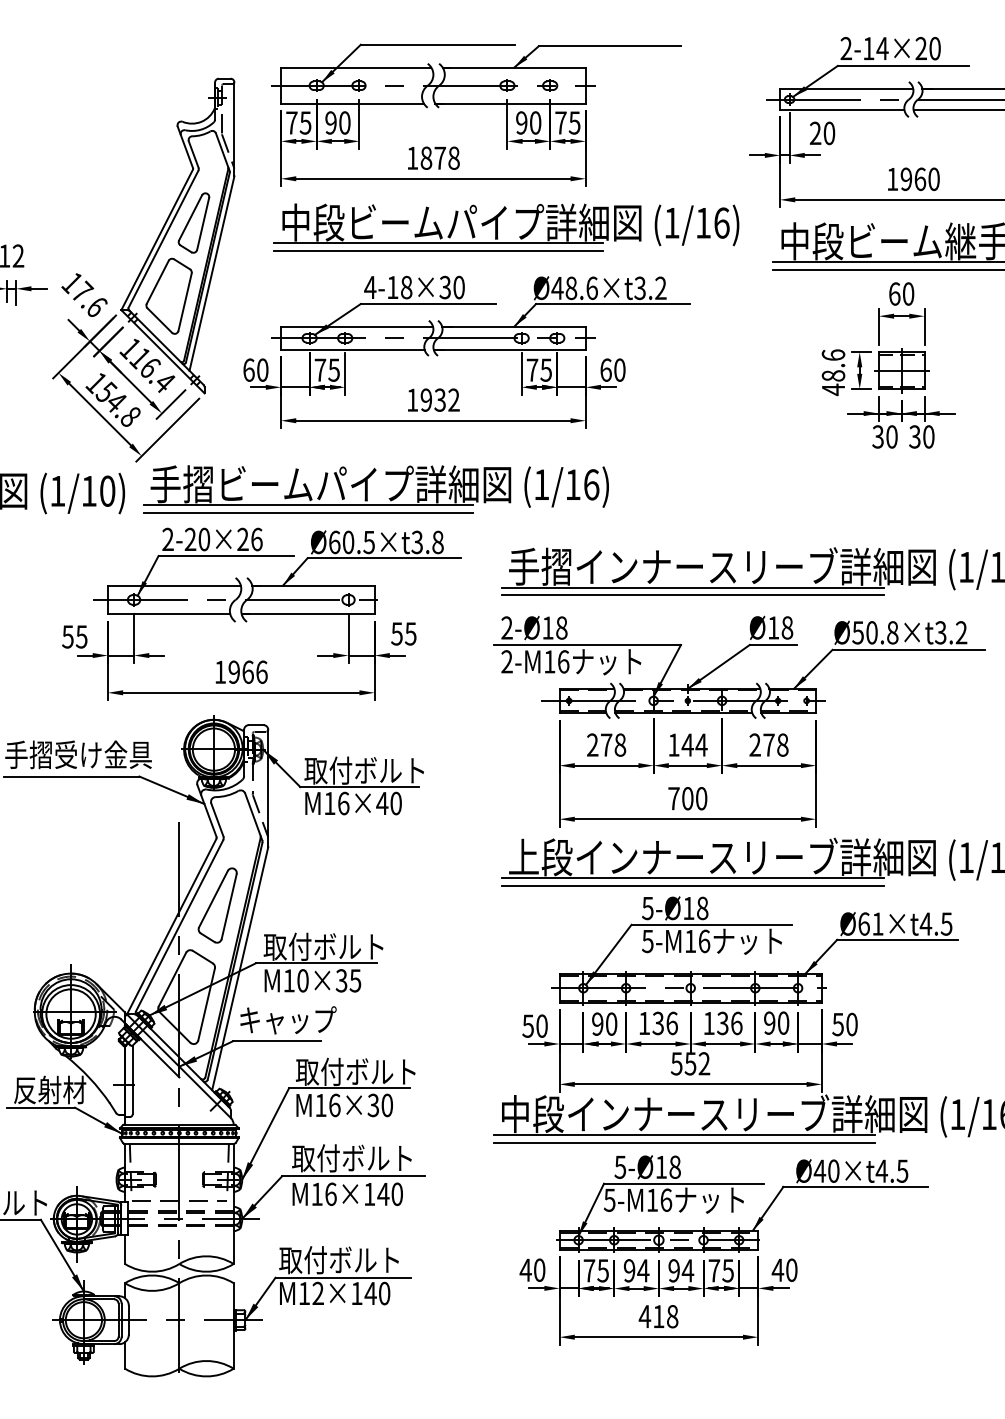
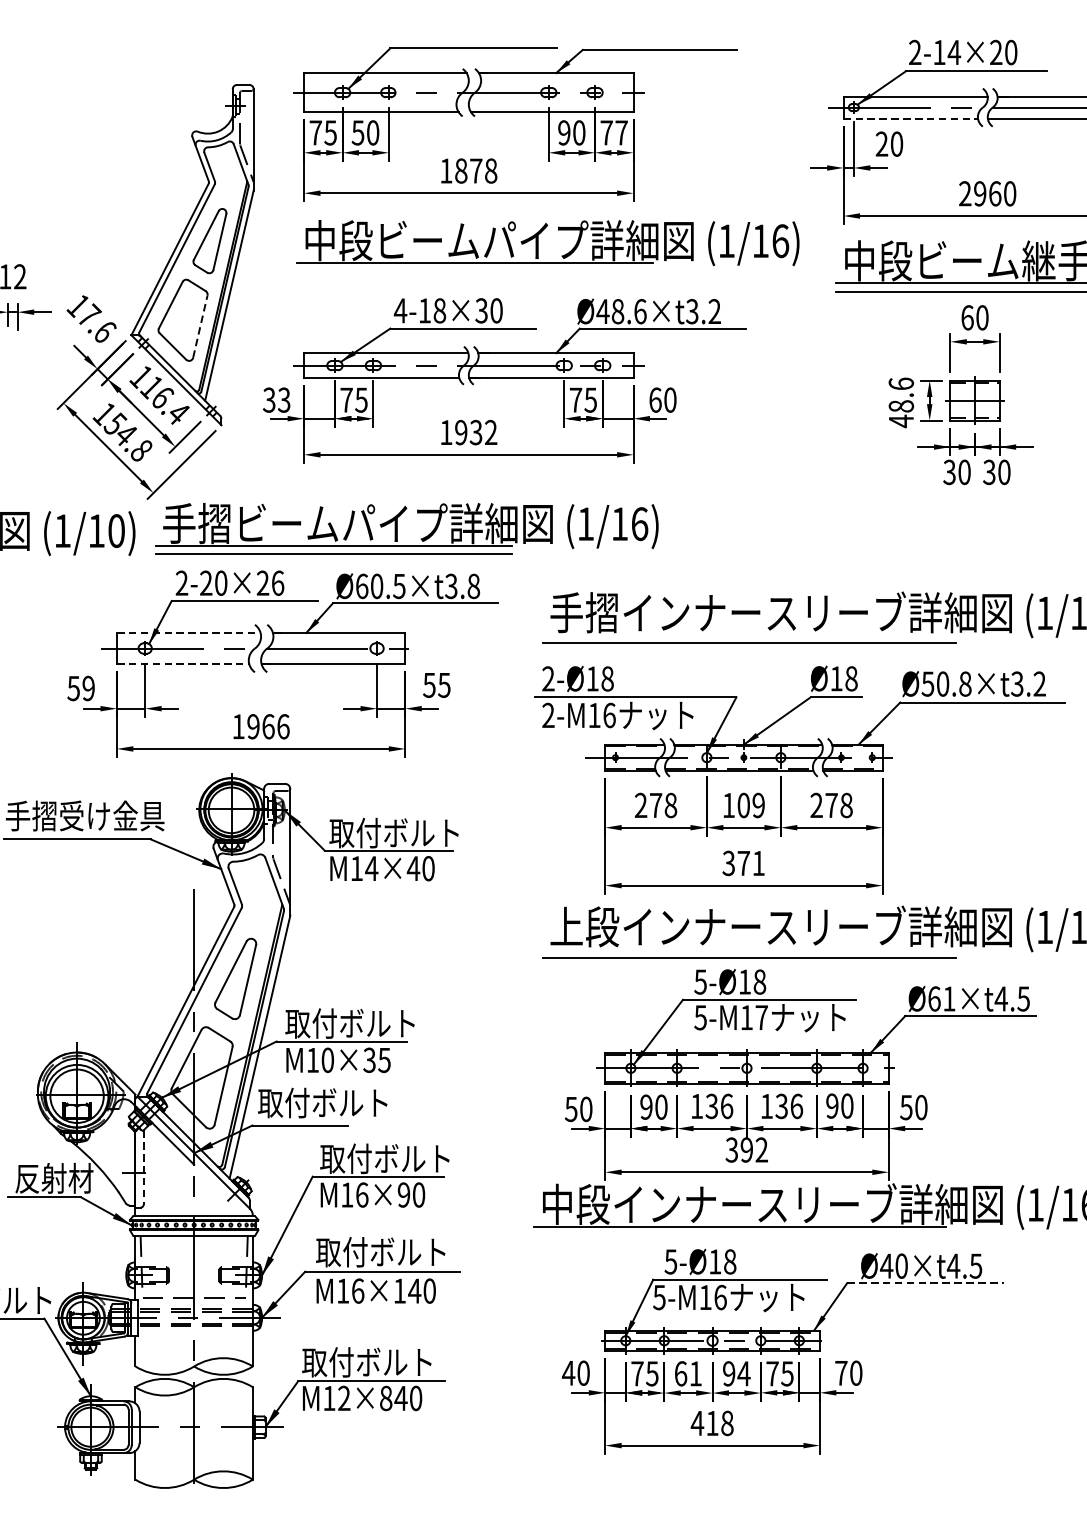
line: (842, 109) -> (911, 118), solid -> dashed
text: (330, 122) -> (357, 132), 90 -> 50
text: (574, 122) -> (621, 132), 75 -> 77
text: (892, 178) -> (965, 192), 1960 -> 2960
line: (438, 251) -> (474, 271), removed
line: (185, 302) -> (200, 326), solid -> dashed
text: (255, 369) -> (276, 399), 60 -> 33
line: (174, 585) -> (188, 632), solid -> dashed
line: (692, 587) -> (748, 635), removed
line: (169, 614) -> (183, 664), solid -> dashed
text: (81, 636) -> (88, 688), 55 -> 59
text: (694, 744) -> (751, 804), 144 -> 109
text: (687, 798) -> (743, 863), 700 -> 371
text: (343, 803) -> (371, 868), M16×40 -> M14×40
line: (692, 878) -> (748, 949), removed
text: (704, 941) -> (761, 1017), 5-M16 -> 5-M17
text: (298, 1020) -> (322, 1103), キャップ -> 取付ボルト
text: (683, 1063) -> (739, 1149), 552 -> 392
line: (132, 1080) -> (143, 1168), solid -> dashed
text: (373, 1105) -> (404, 1195), M16×30 -> M16×90
line: (684, 1142) -> (740, 1235), removed
line: (856, 1186) -> (926, 1282), solid -> dashed
text: (777, 1269) -> (840, 1372), 40 -> 70
text: (636, 1270) -> (688, 1373), 94 -> 61
text: (356, 1293) -> (385, 1398), M12×140 -> M12×840

